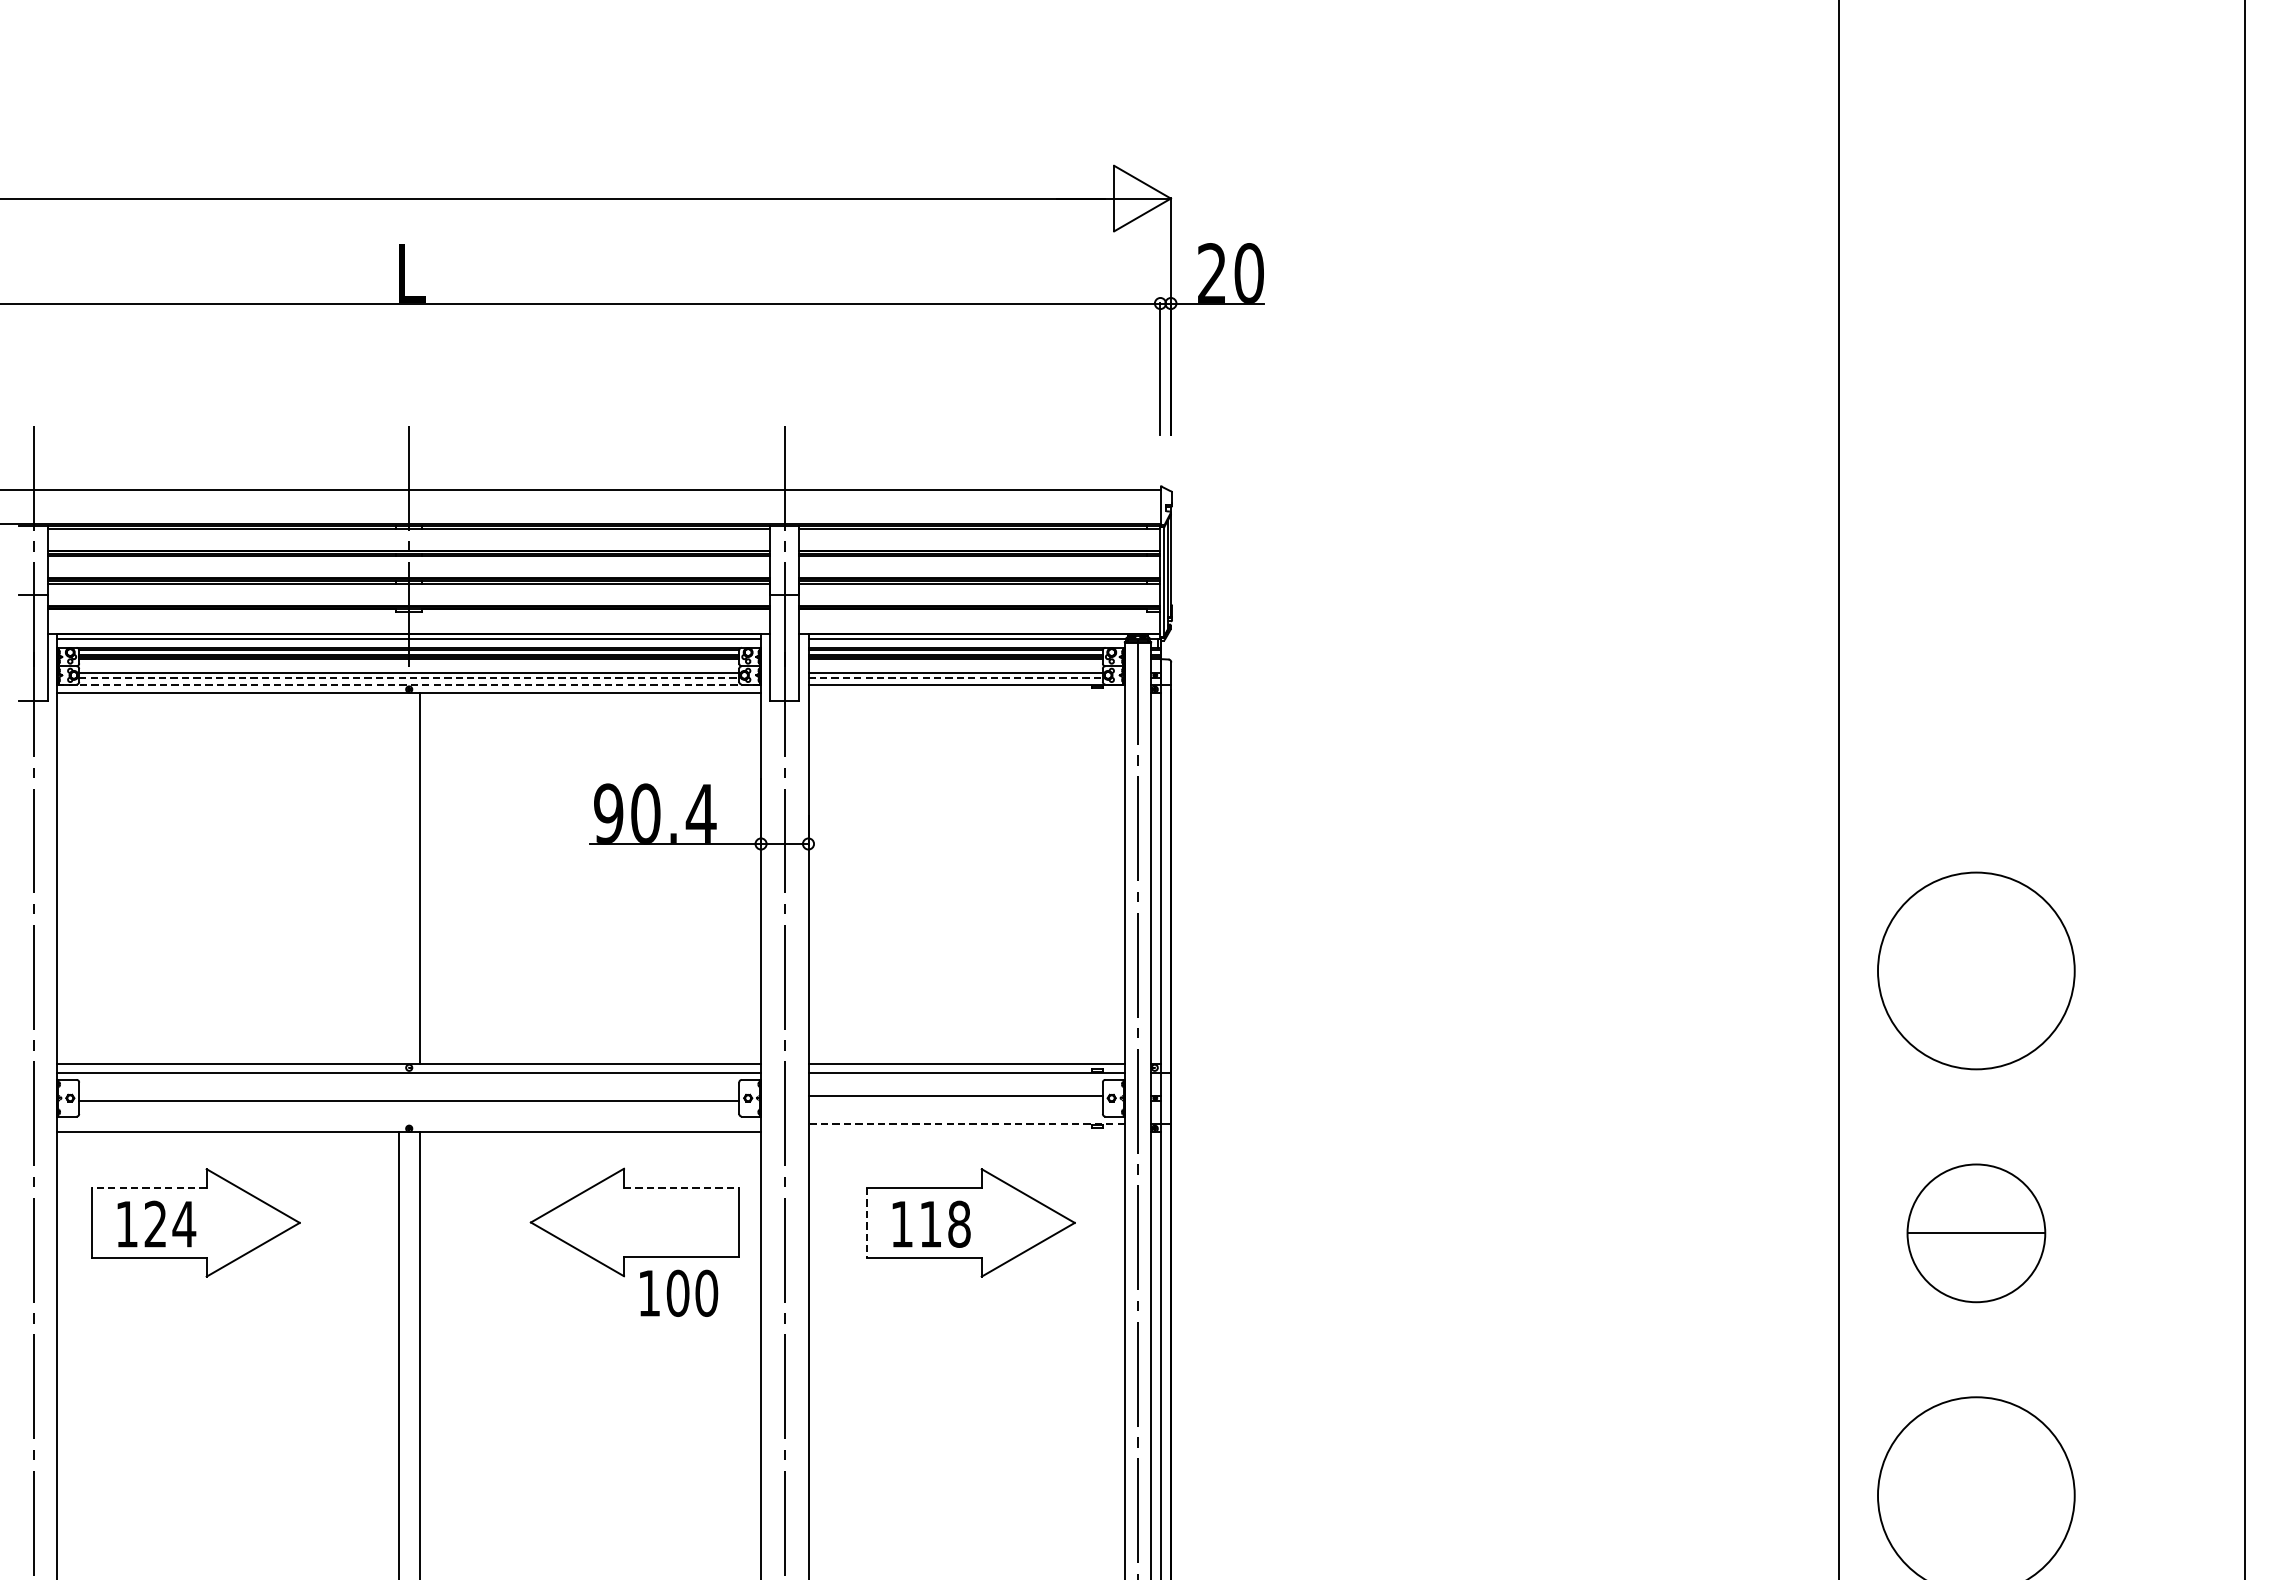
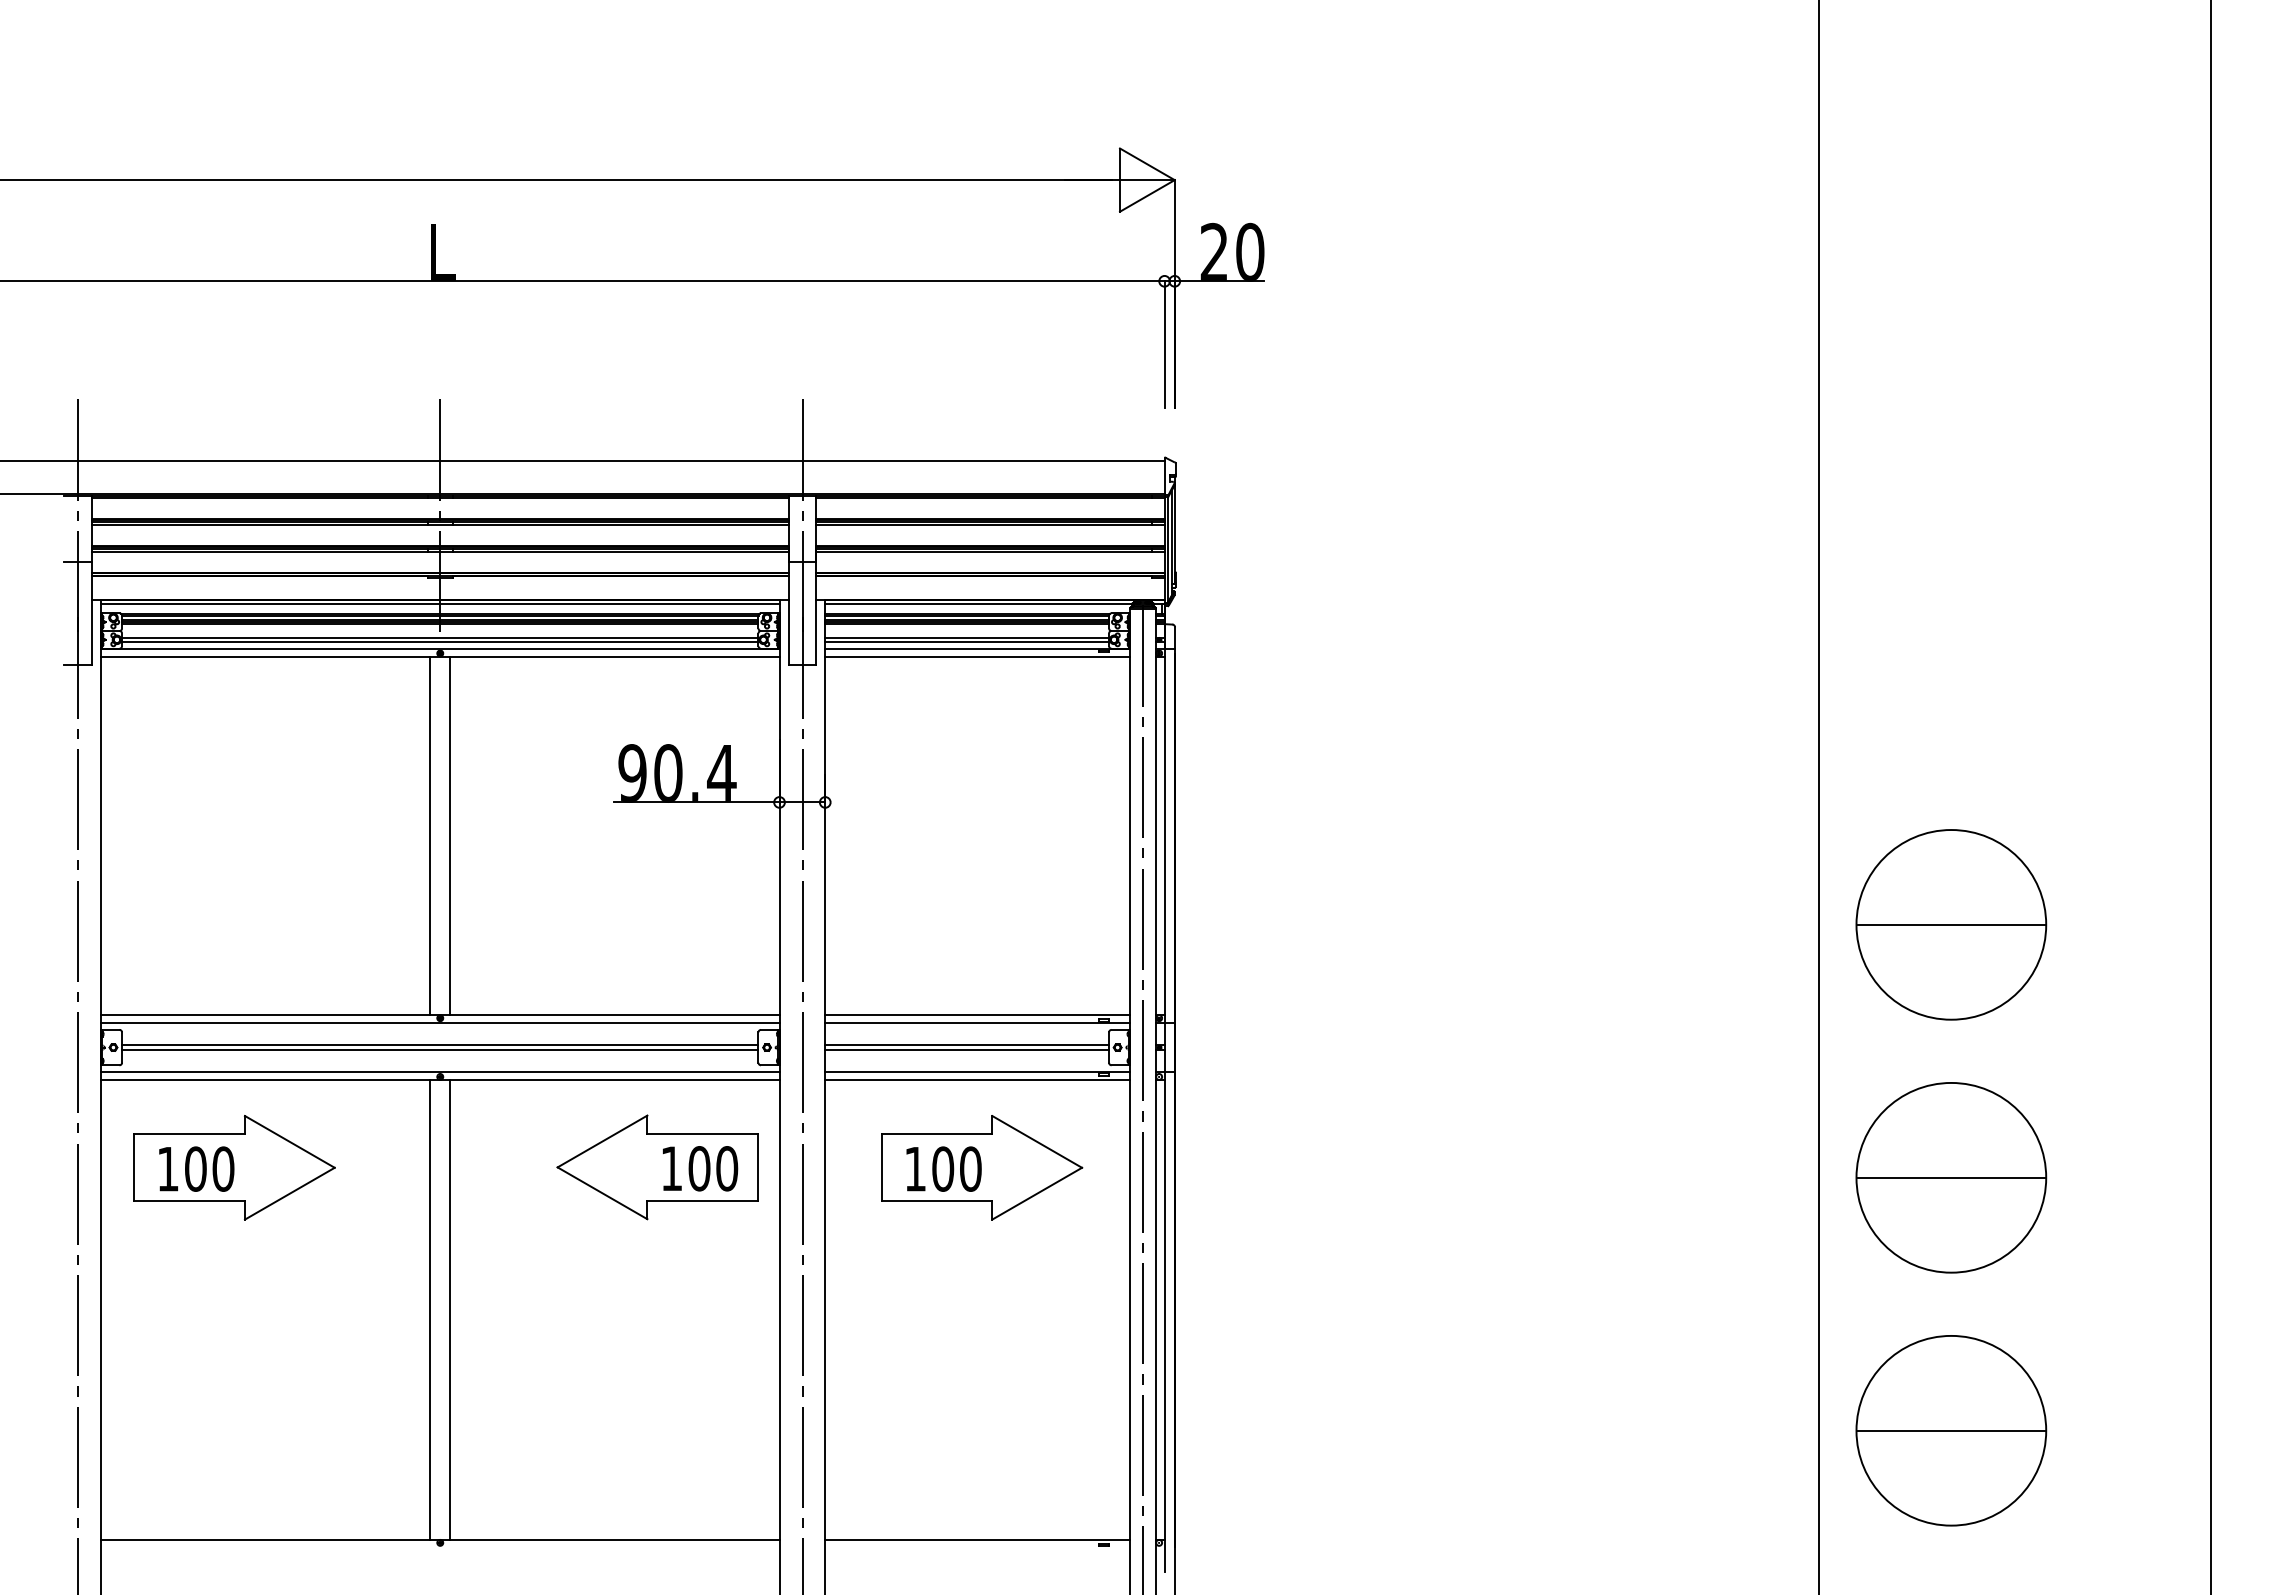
line: (409, 678) -> (440, 642), dashed -> solid
line: (956, 678) -> (967, 642), dashed -> solid
line: (409, 684) -> (440, 648), dashed -> solid
line: (966, 692) -> (977, 656), added
line: (399, 878) -> (430, 835), added
line: (1976, 970) -> (1951, 924), added
line: (409, 1096) -> (440, 1045), added
line: (956, 1100) -> (967, 1049), added
line: (408, 1124) -> (439, 1072), added
line: (966, 1124) -> (977, 1072), dashed -> solid
line: (966, 1132) -> (977, 1080), added
line: (682, 1187) -> (703, 1133), dashed -> solid
line: (149, 1188) -> (189, 1134), dashed -> solid
line: (866, 1222) -> (881, 1167), dashed -> solid
text: (169, 1223) -> (209, 1168), 124 -> 100
text: (944, 1223) -> (956, 1168), 118 -> 100
part: (1976, 1232) -> (1951, 1177), size x1.43
text: (679, 1293) -> (700, 1168), moved
line: (1976, 1495) -> (1951, 1430), added

